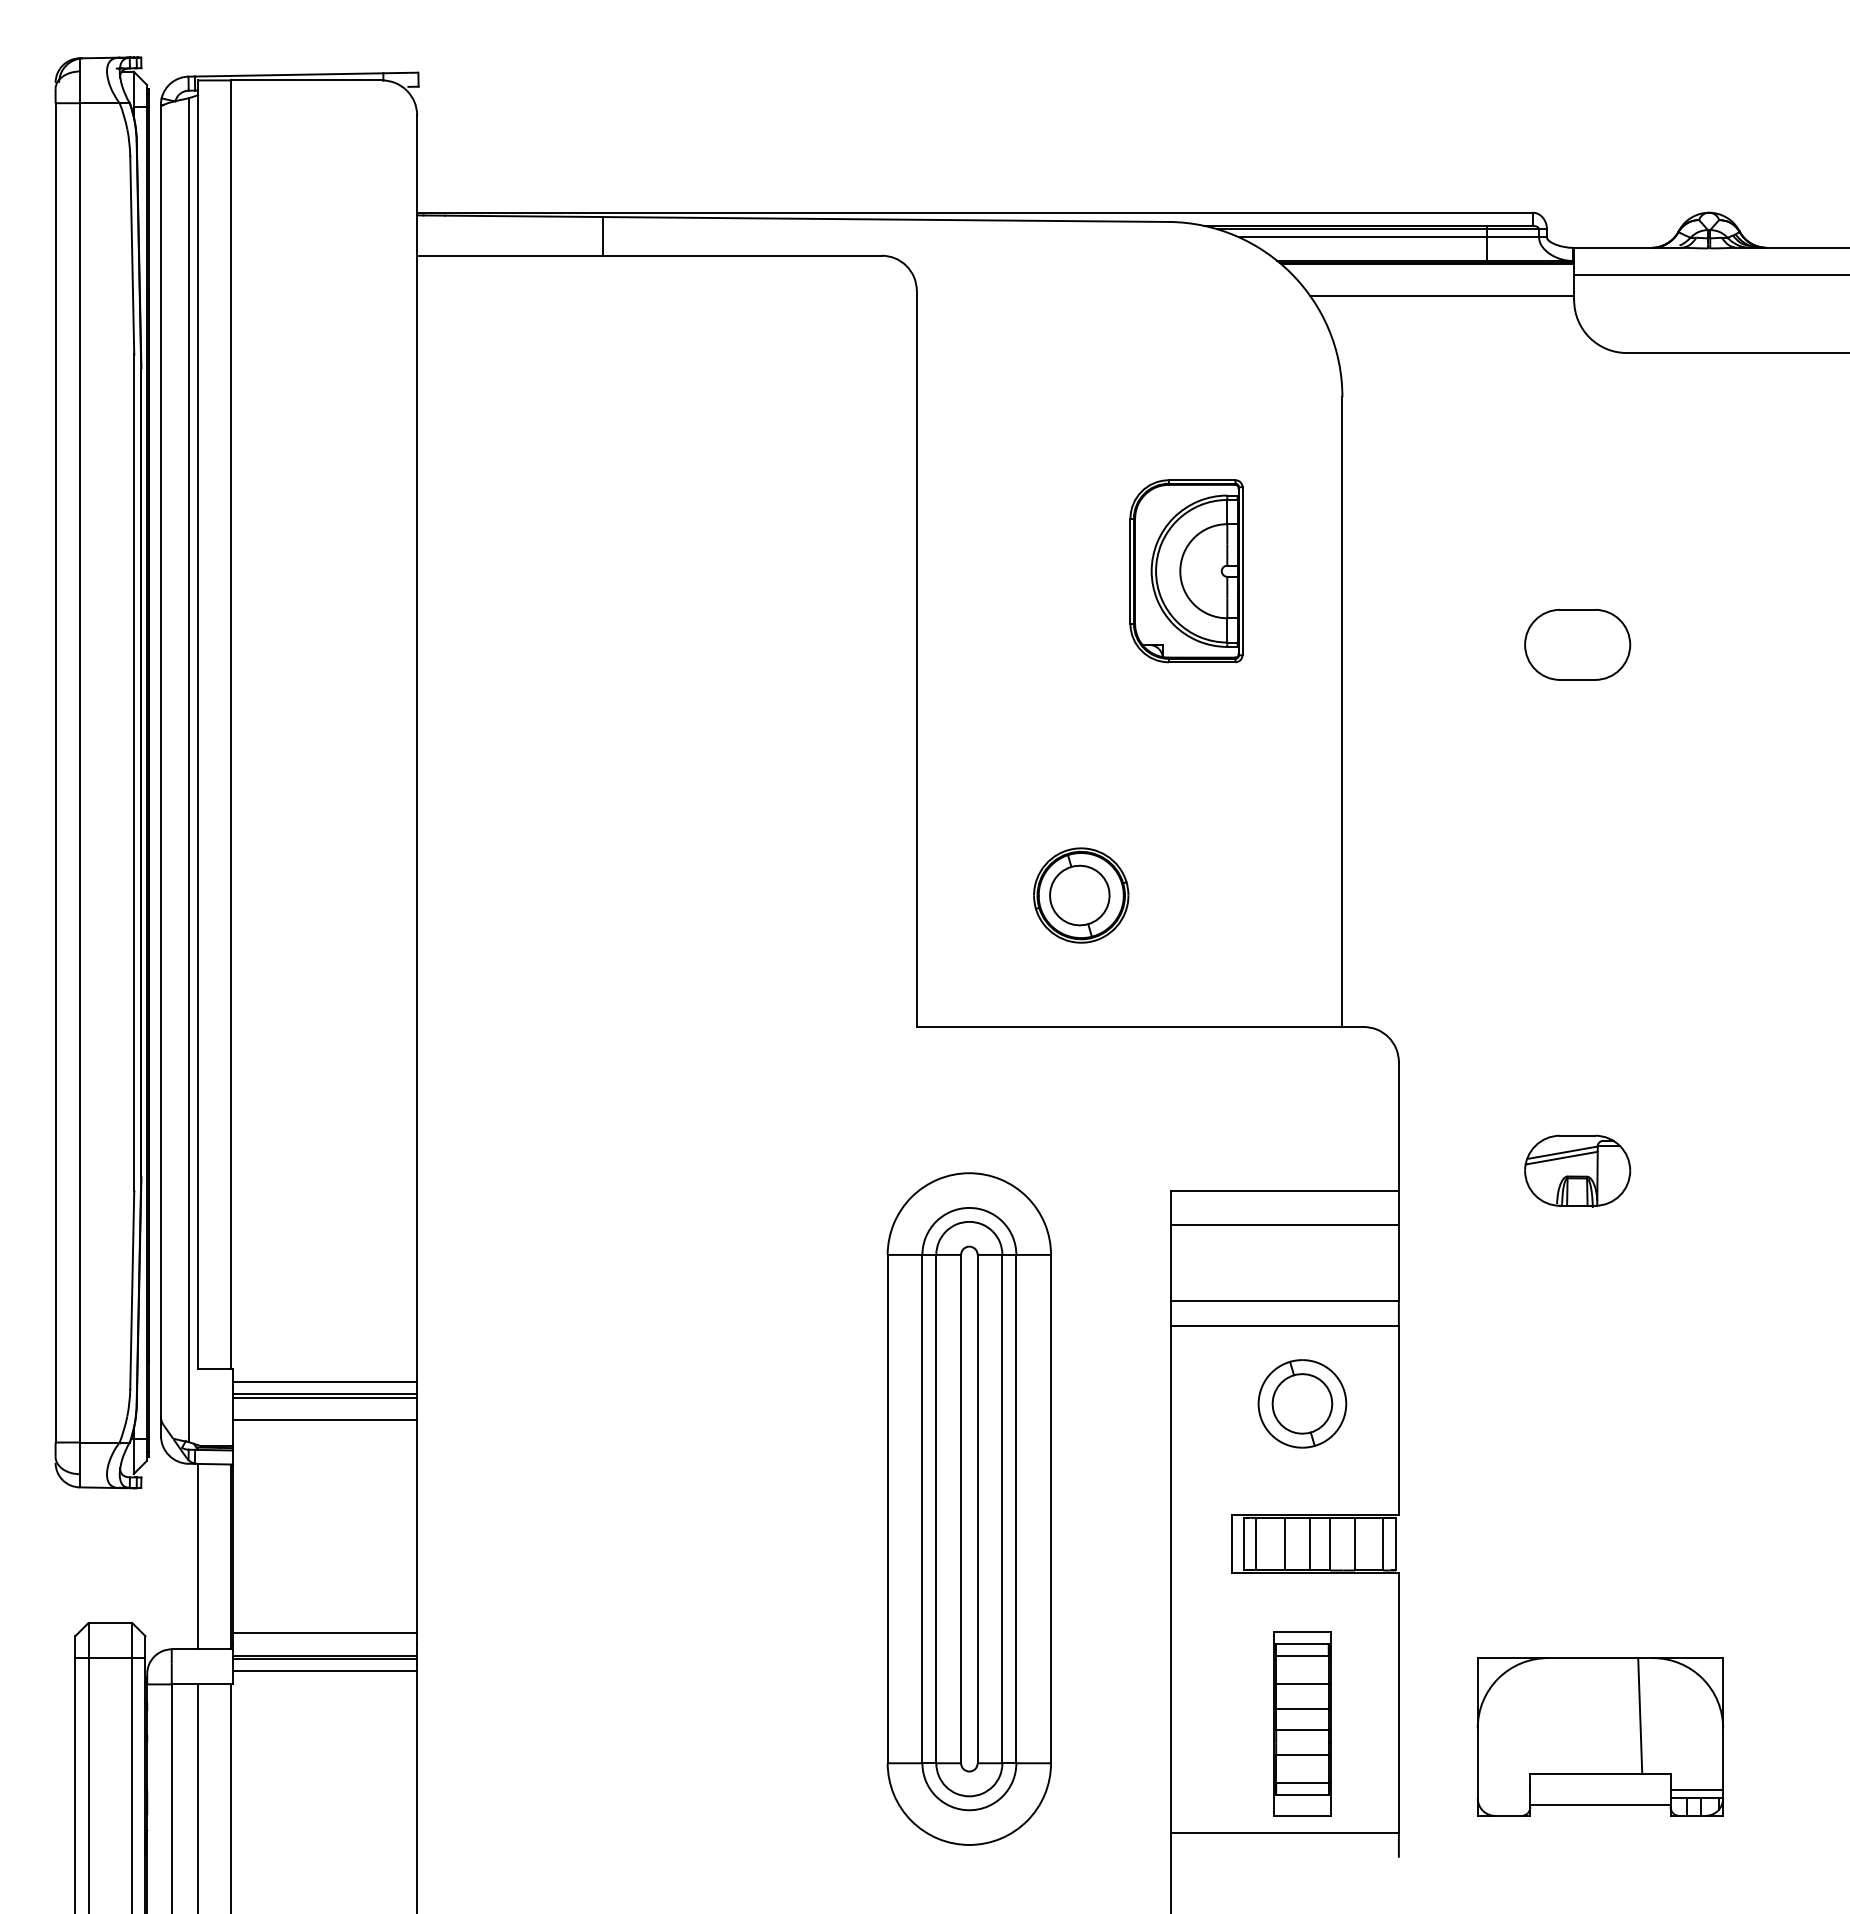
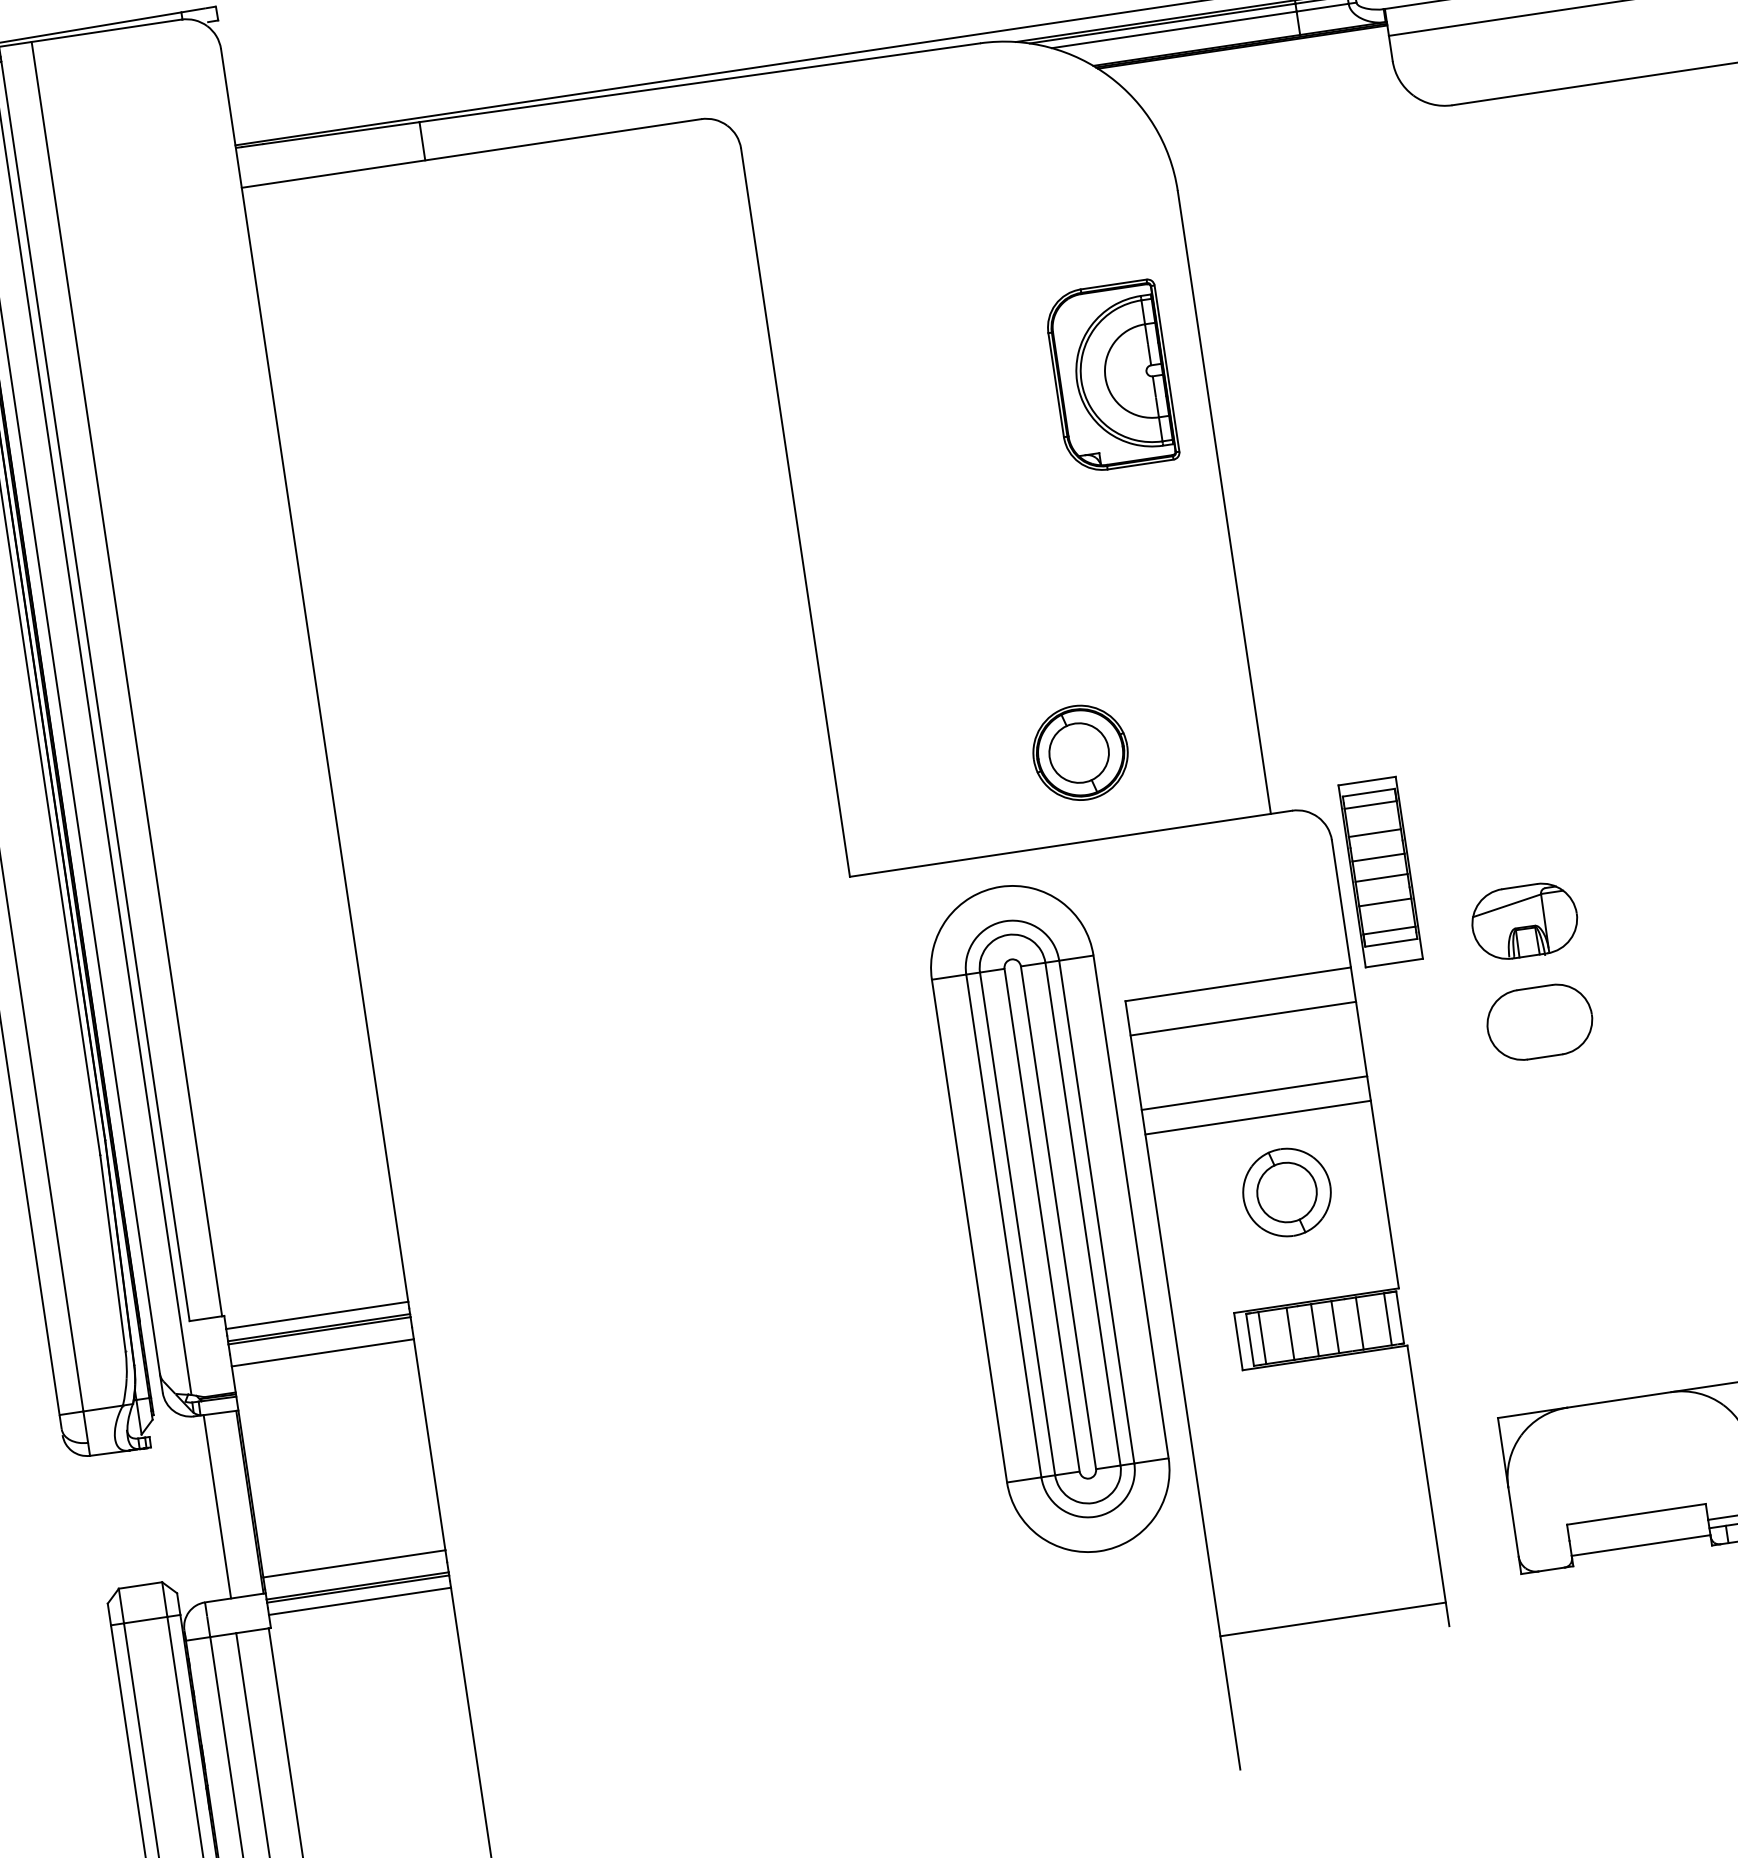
line: (1442, 296) -> (1261, 76), removed
part: (1186, 571) -> (1111, 377), moved
part: (1577, 644) -> (1539, 1021), moved
part: (1081, 895) -> (1080, 752), moved
line: (1561, 1157) -> (1506, 910), removed
part: (968, 1508) -> (1049, 1218), moved
line: (1640, 1715) -> (1667, 1450), removed
part: (1302, 1723) -> (1380, 871), moved

